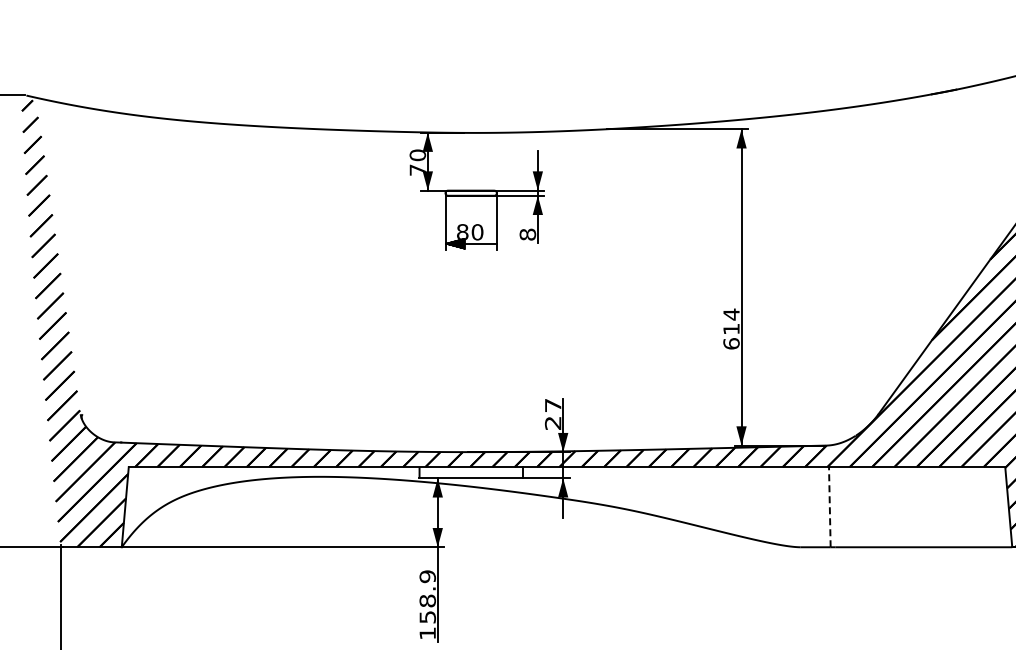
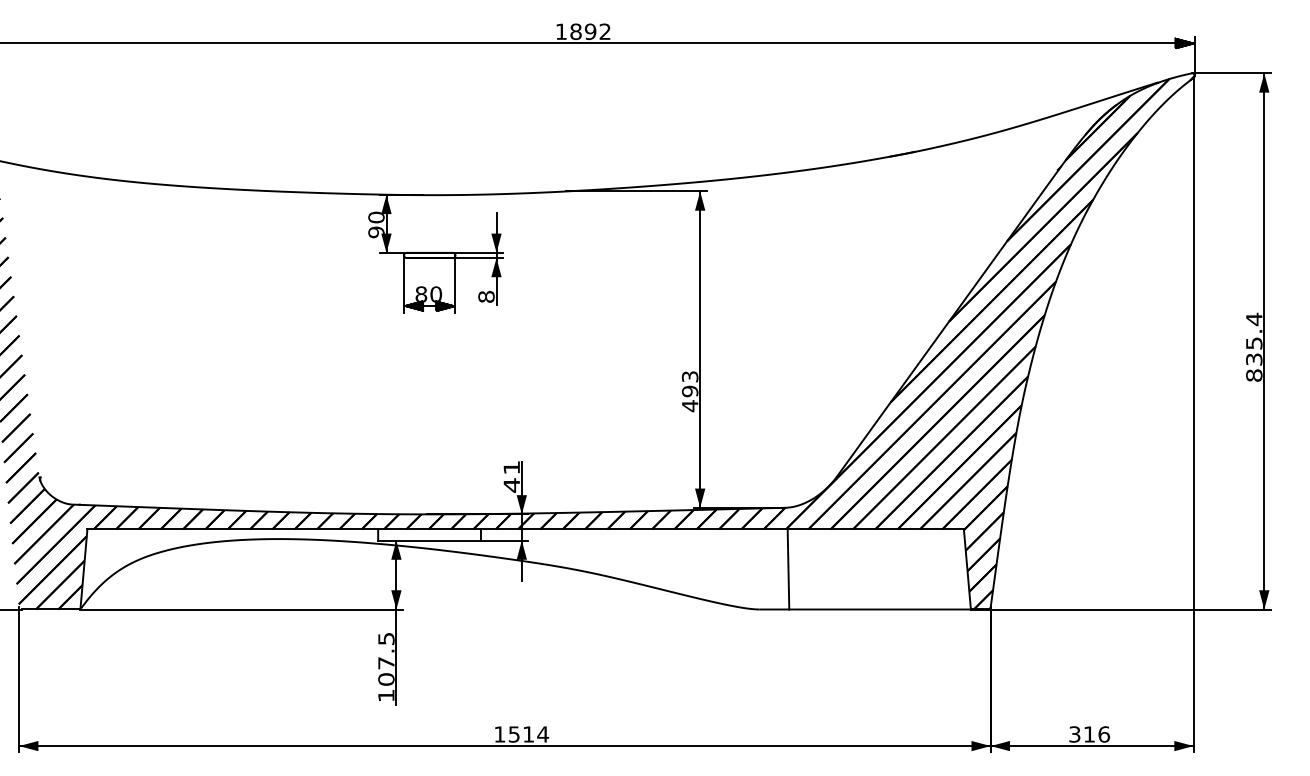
text: (417, 170) -> (376, 232), 70 -> 90
hatch: (486, 244) -> (445, 306), added
text: (730, 329) -> (689, 391), 614 -> 493
text: (552, 414) -> (511, 476), 27 -> 41
line: (829, 506) -> (788, 568), dashed -> solid
text: (427, 596) -> (386, 658), 158.9 -> 107.5

